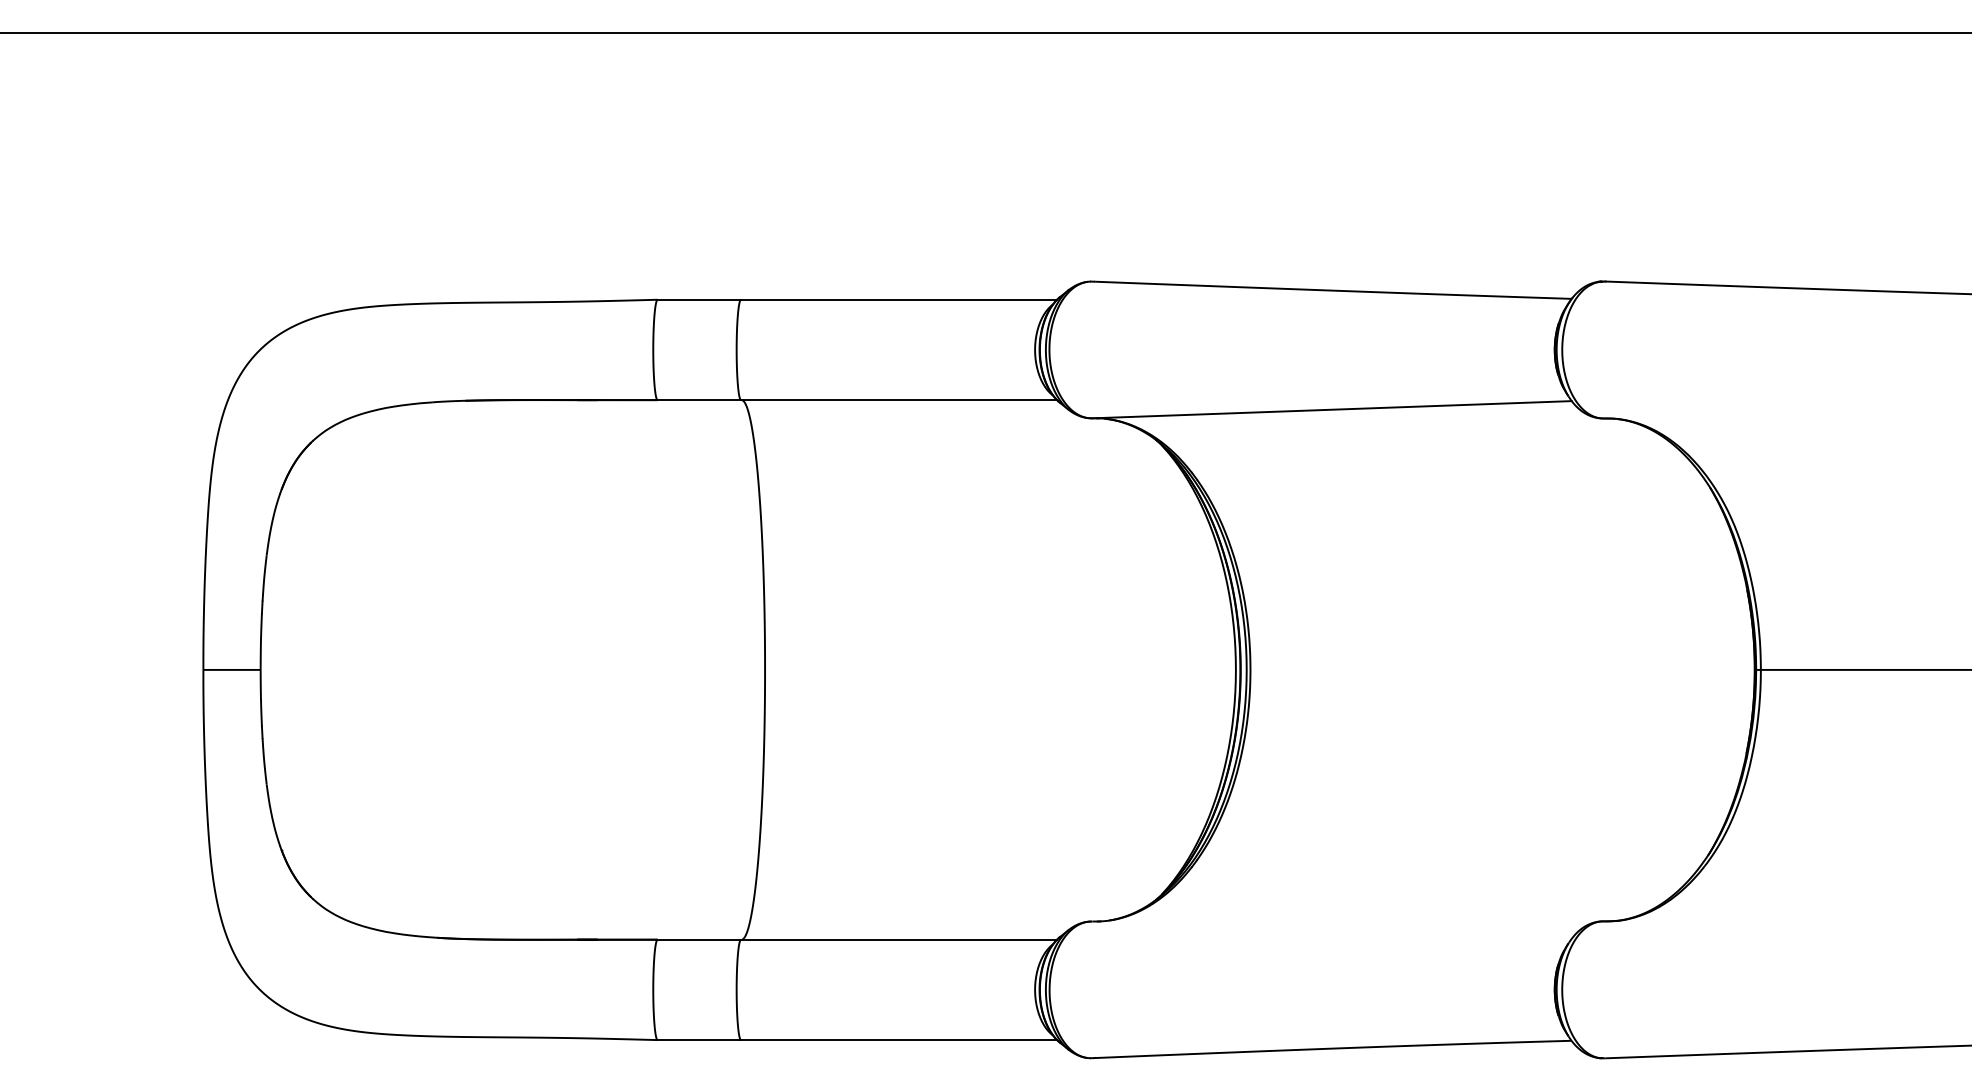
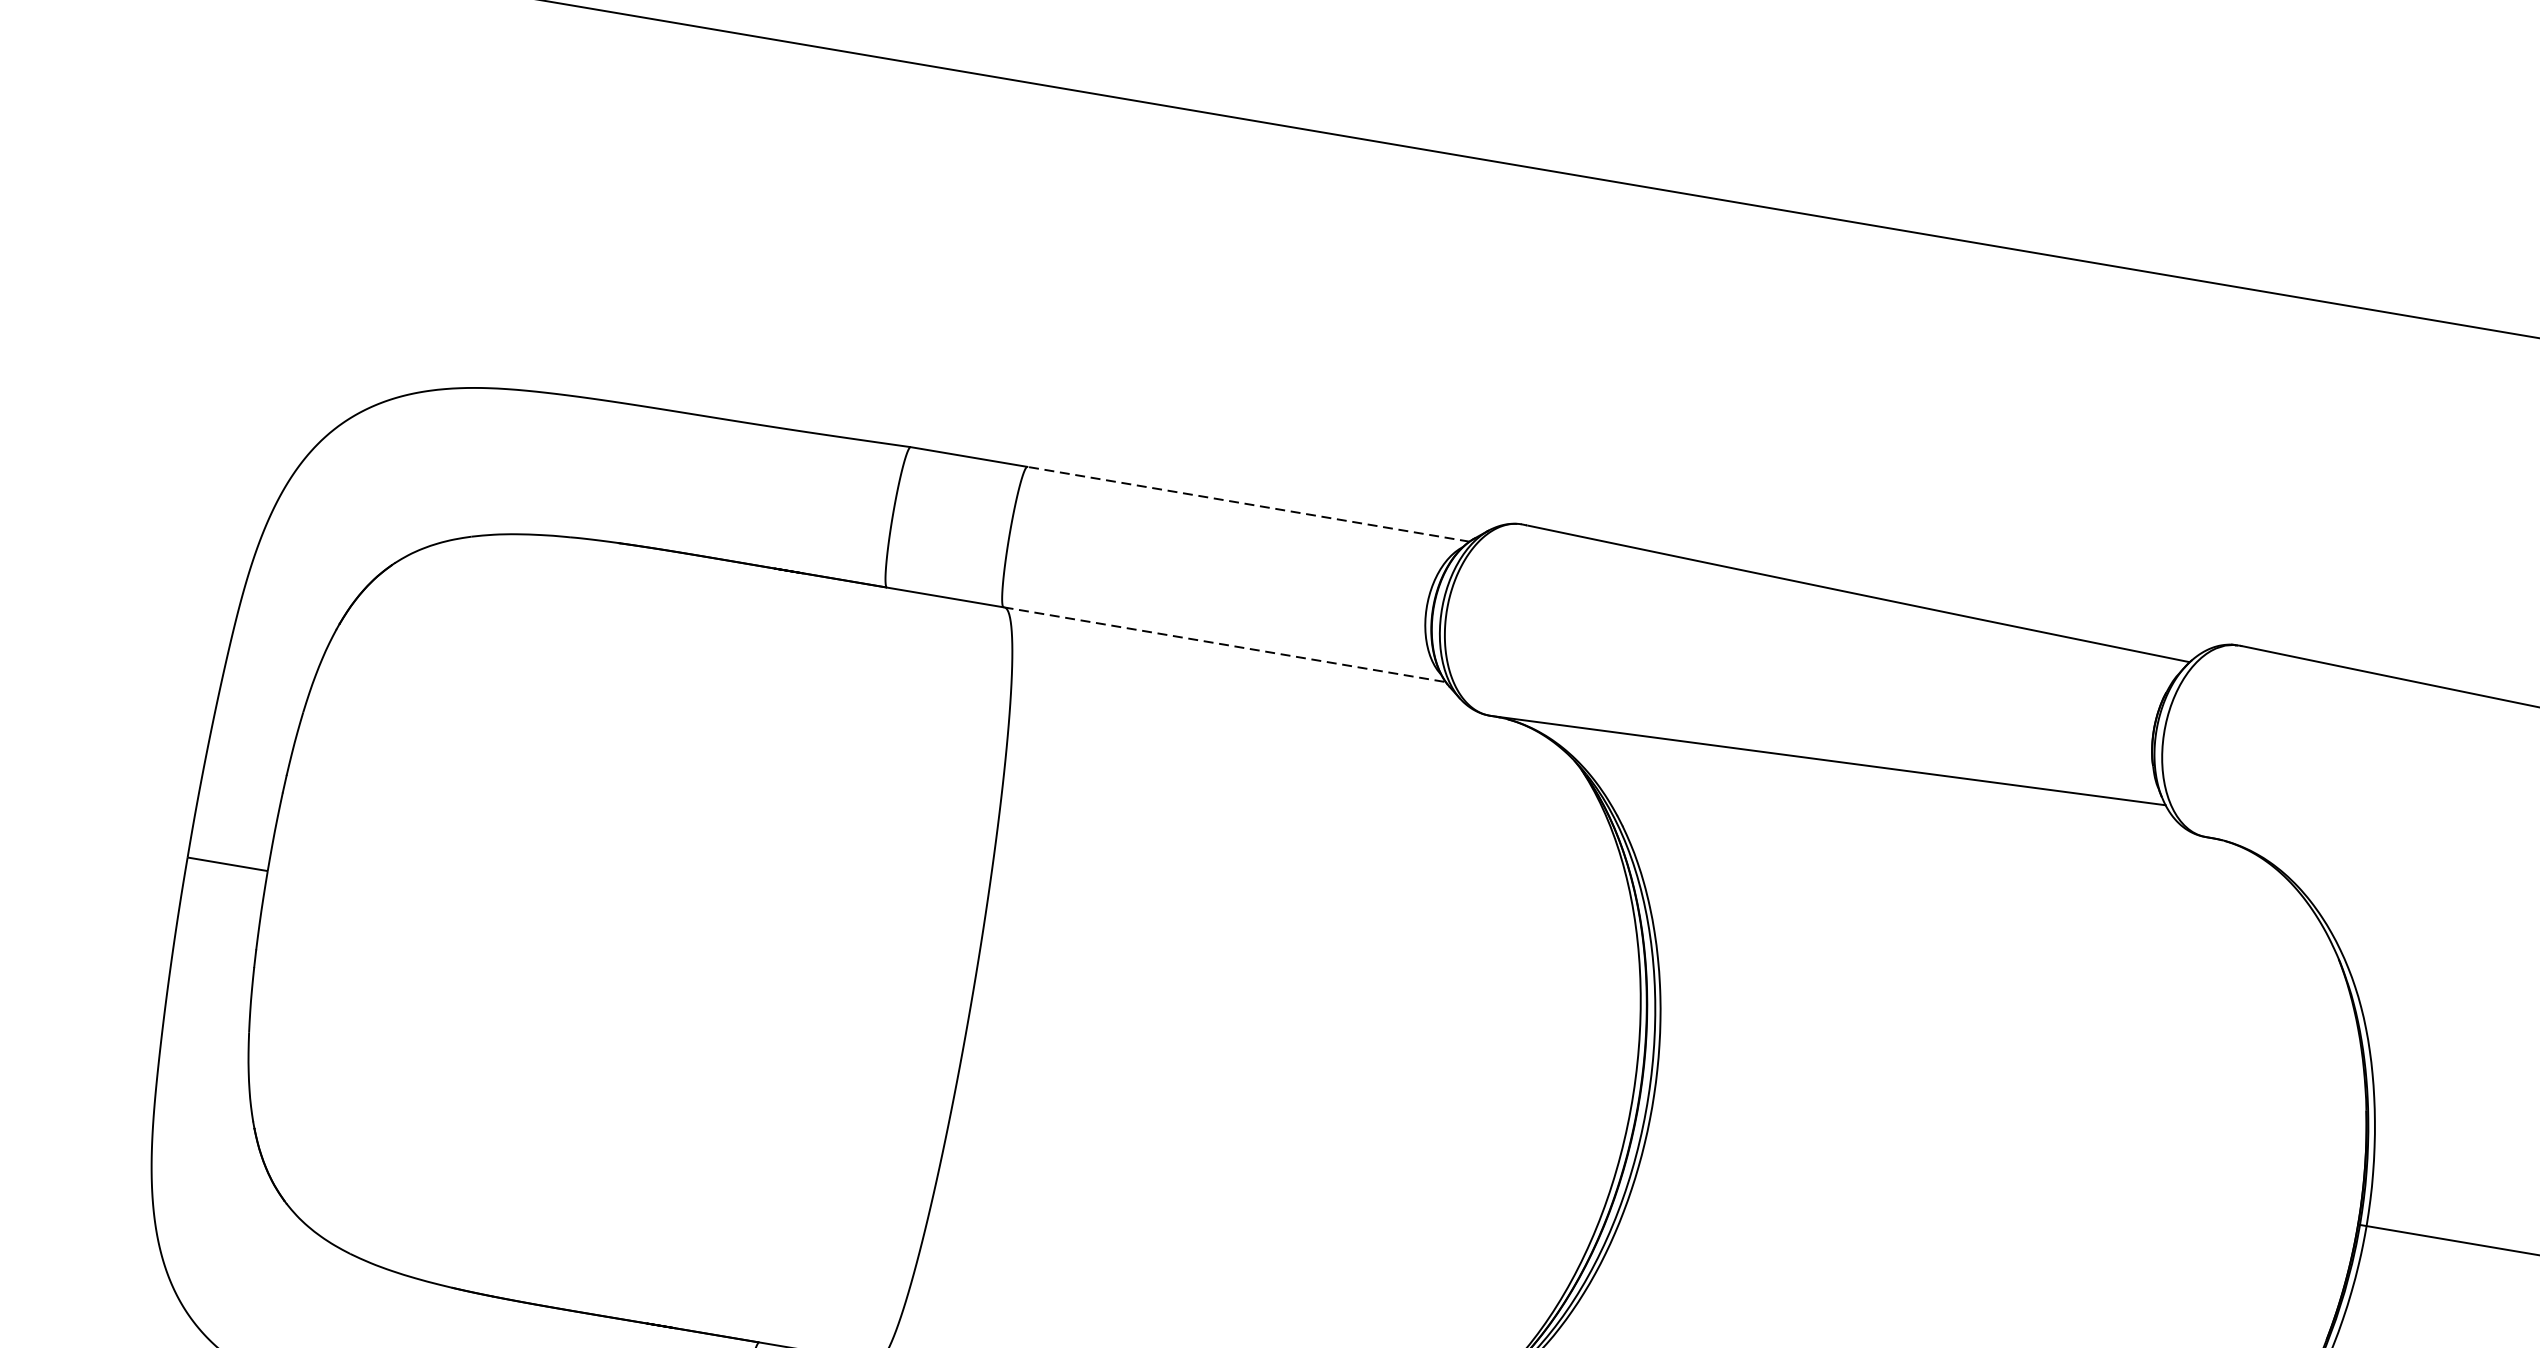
line: (898, 299) -> (1247, 503), solid -> dashed
line: (899, 400) -> (1225, 645), solid -> dashed

